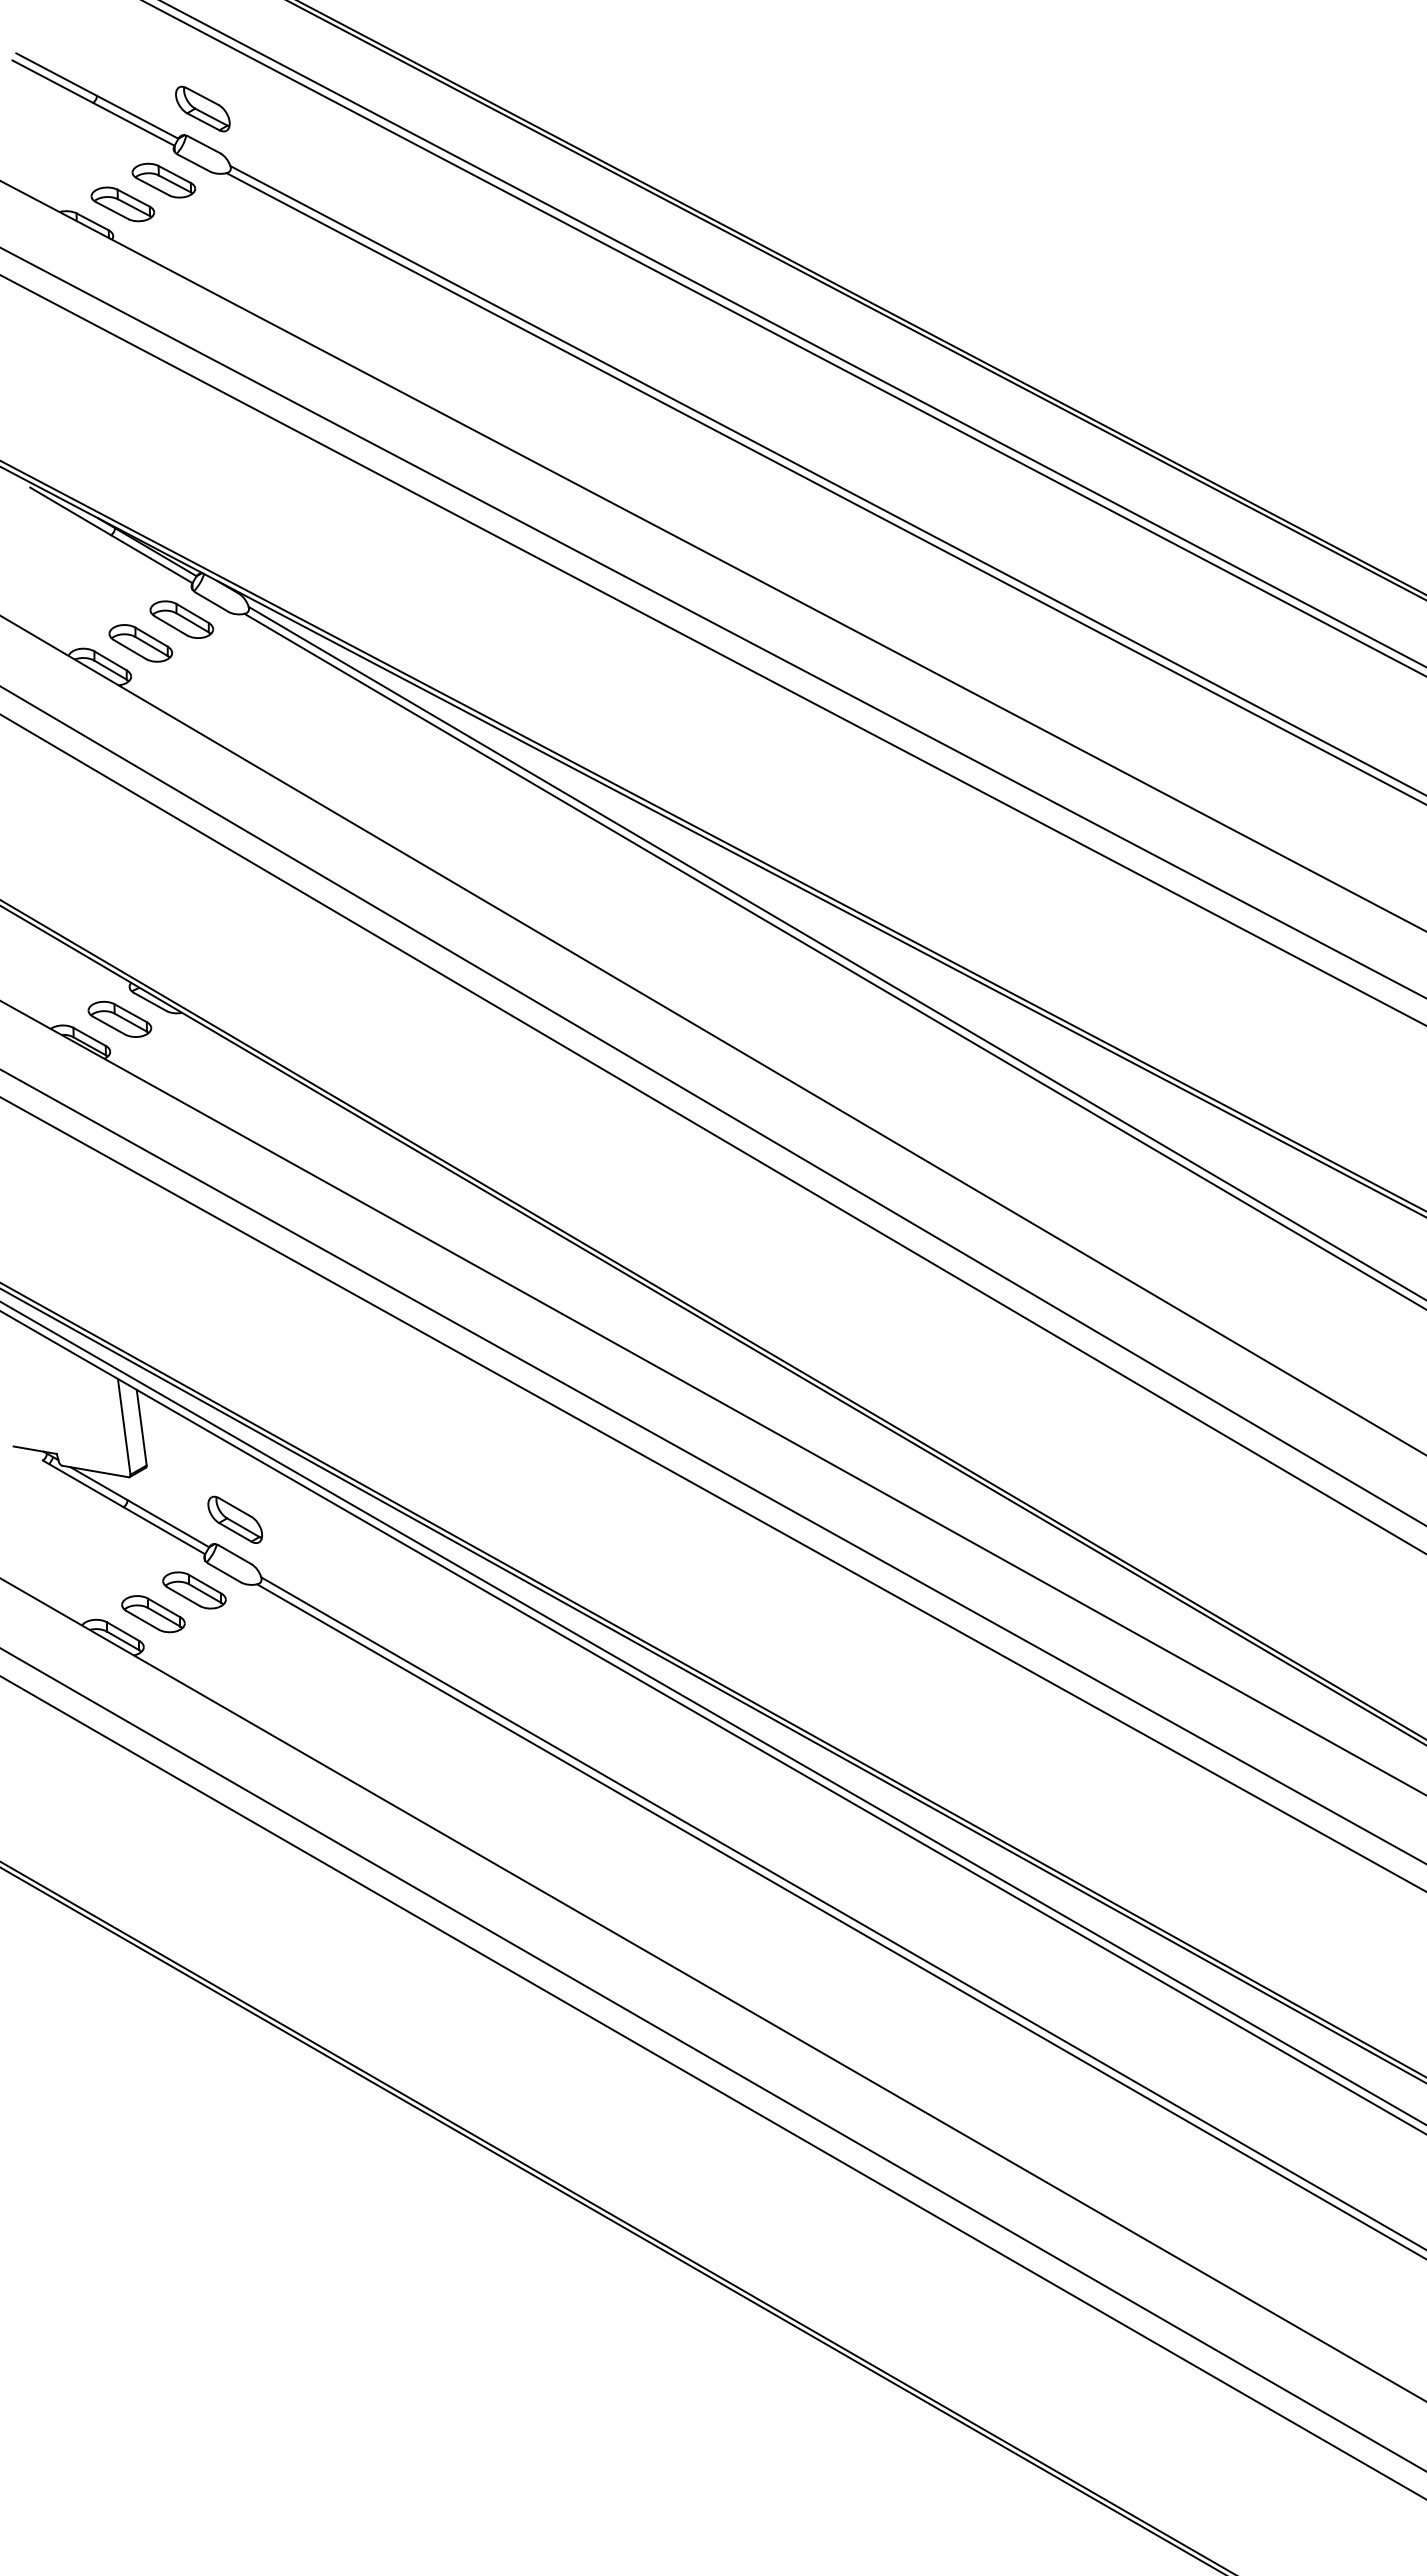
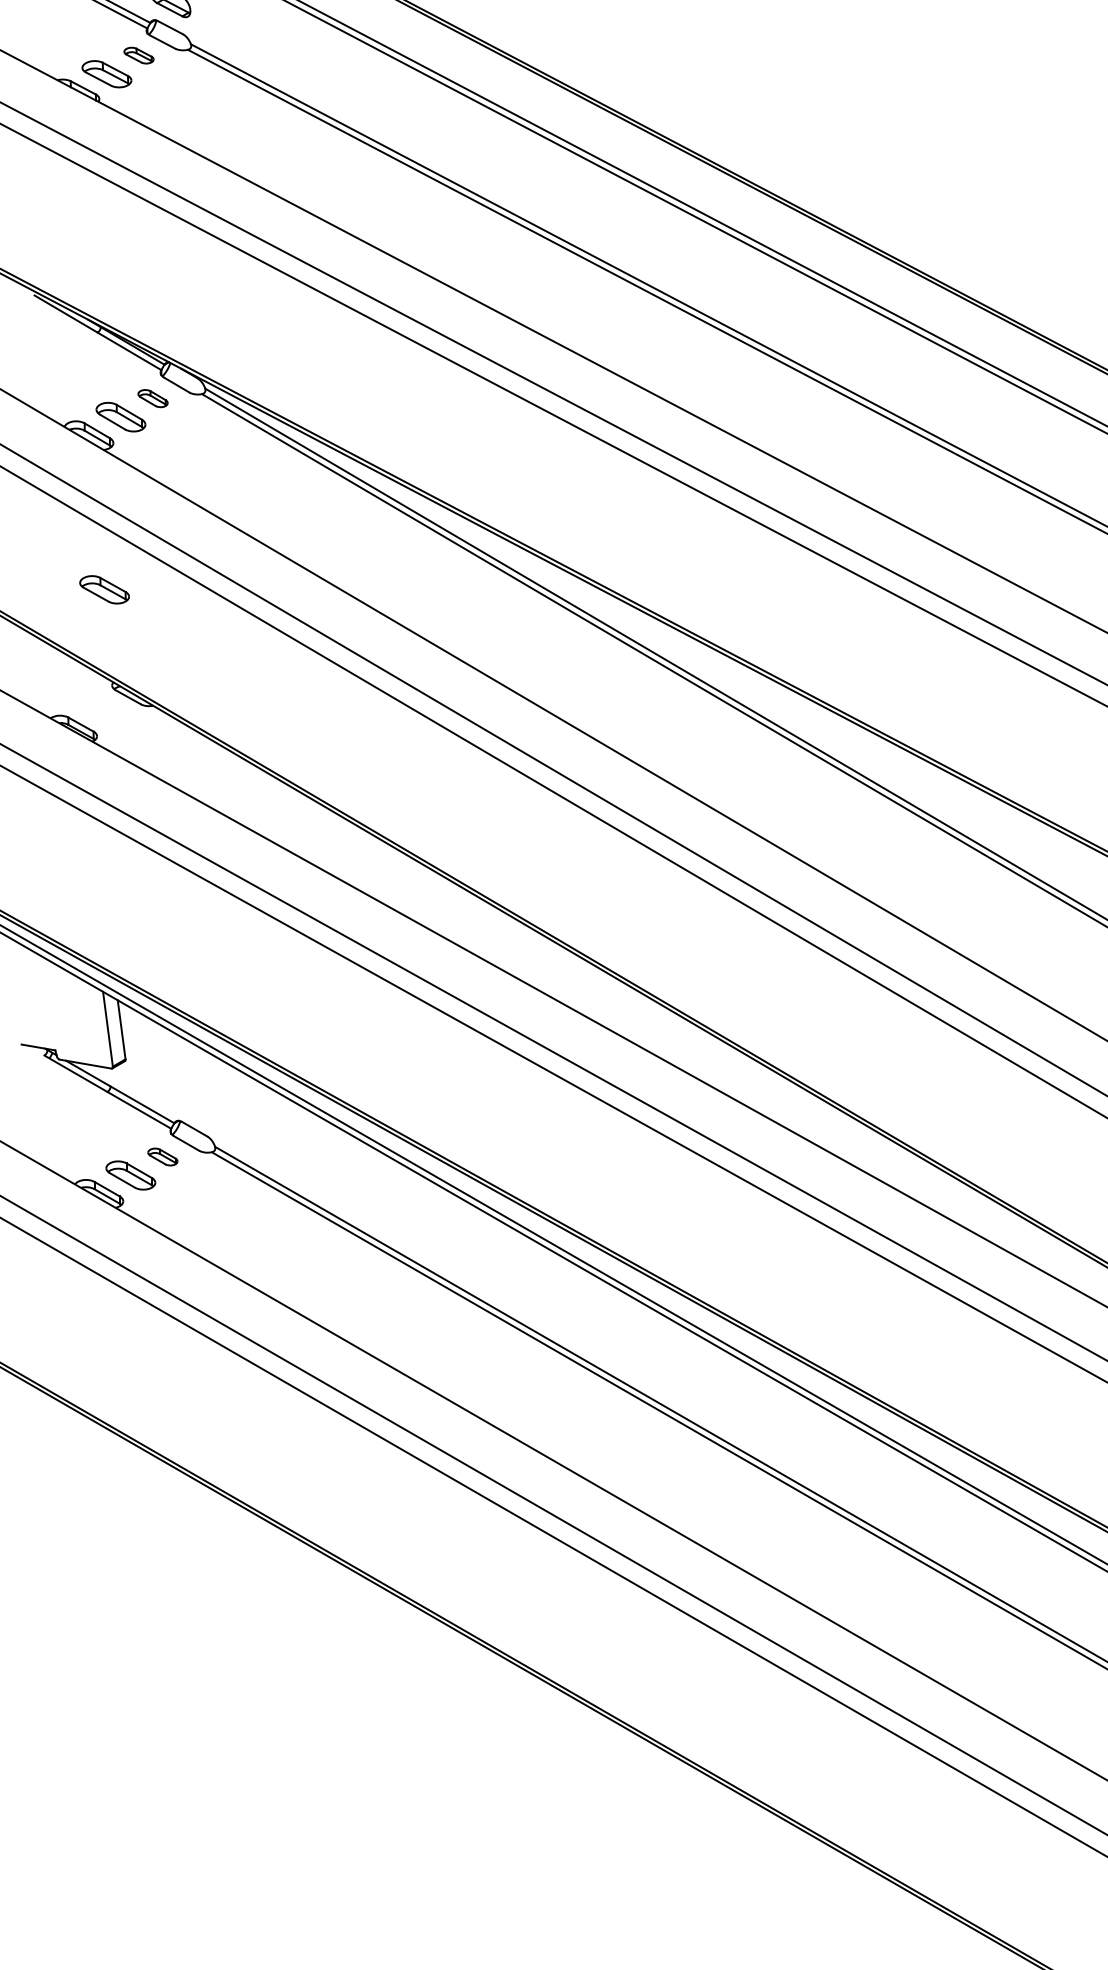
part: (163, 180) -> (138, 55), size x0.6
part: (181, 619) -> (152, 398), size x0.6
part: (119, 1018) -> (104, 589), moved
part: (235, 1519) -> (194, 1101), removed
part: (194, 1590) -> (162, 1157), size x0.6

